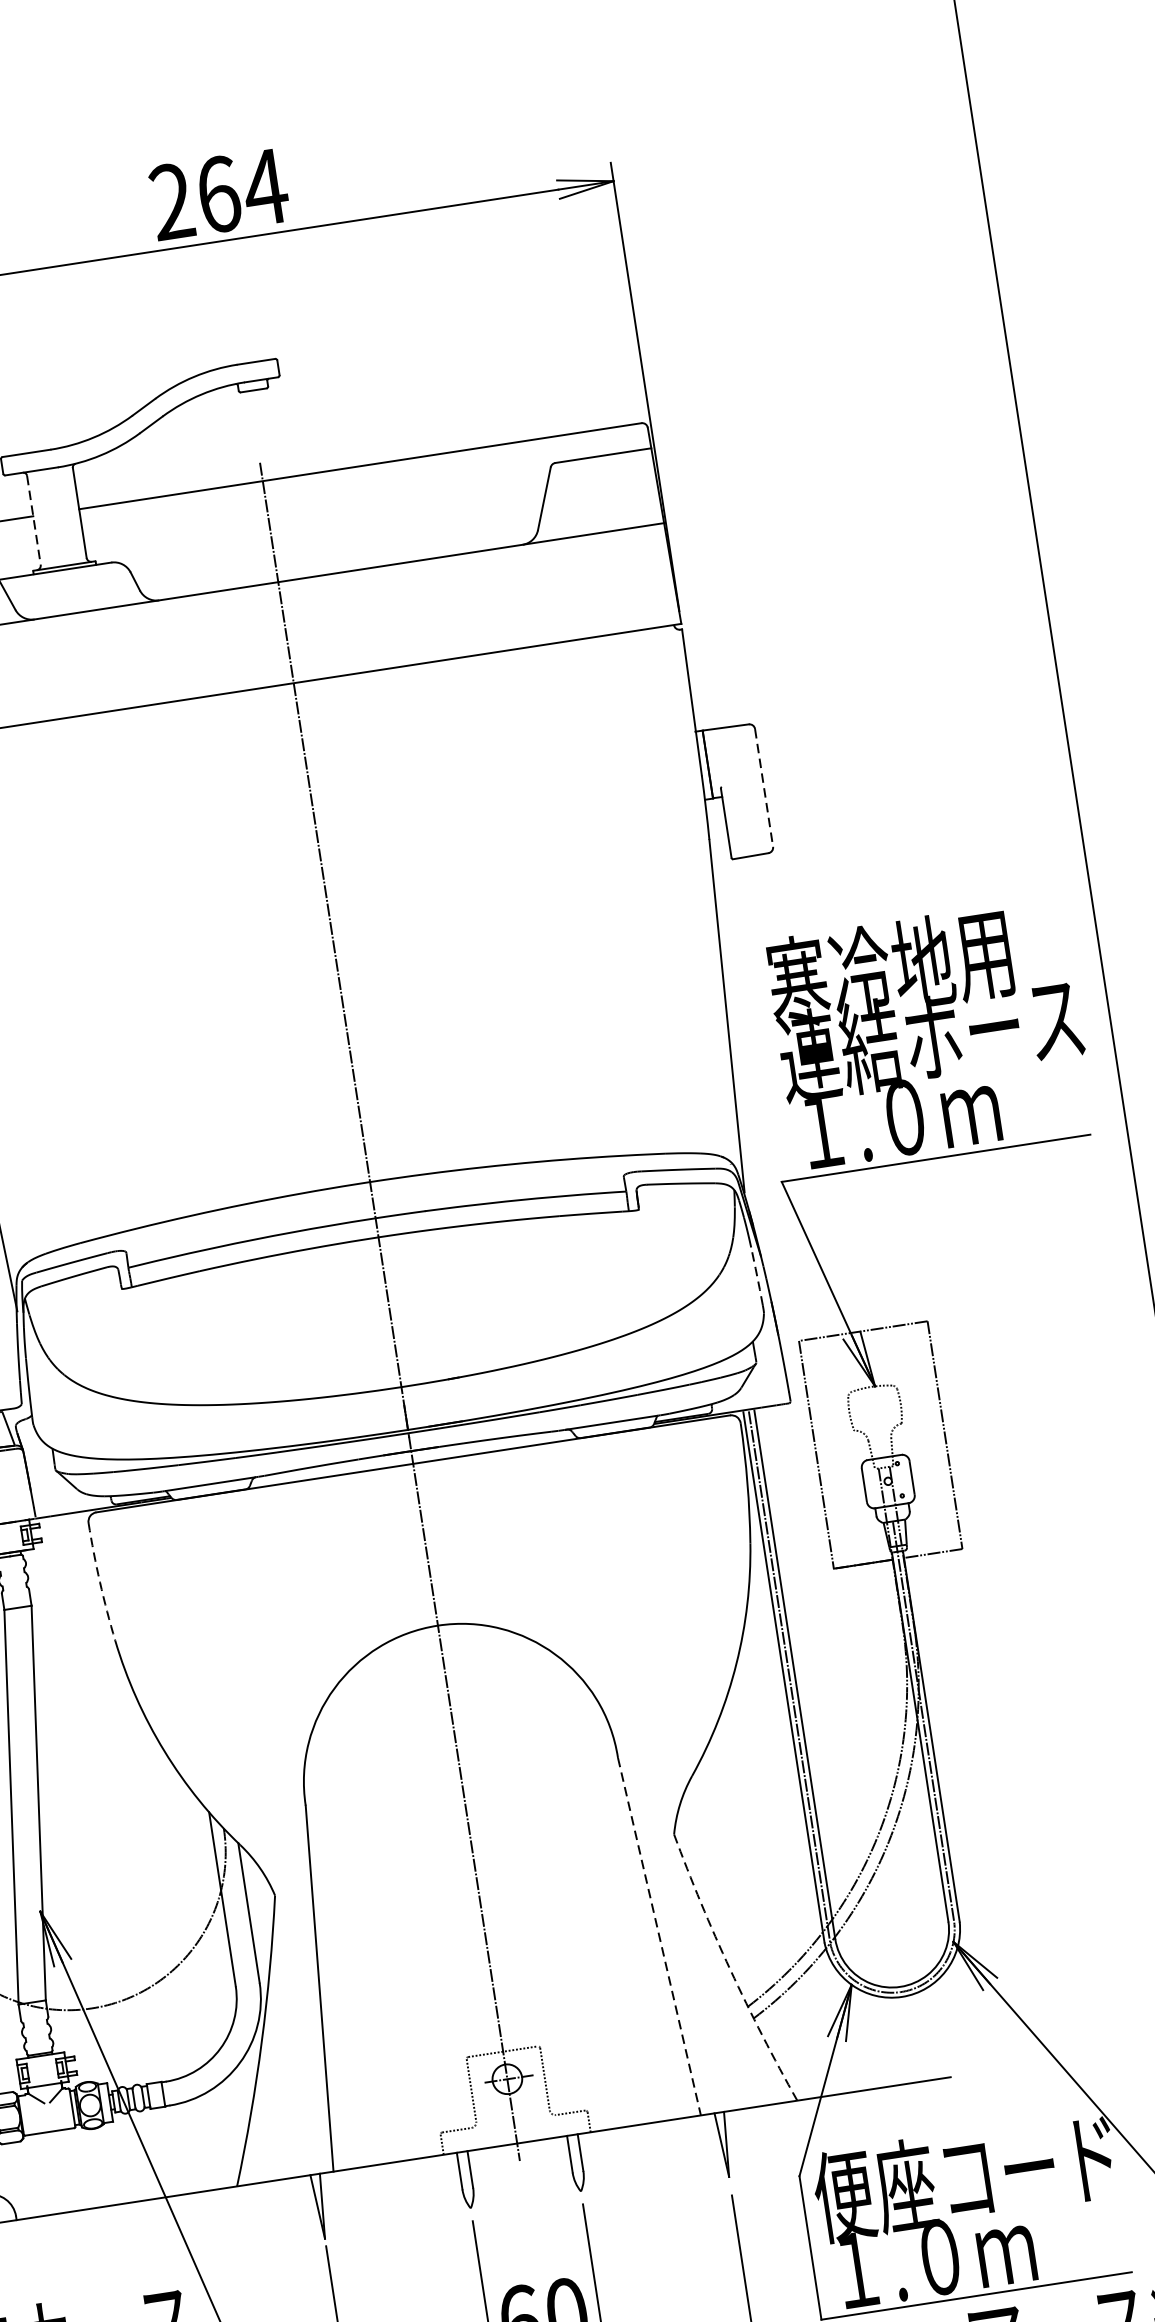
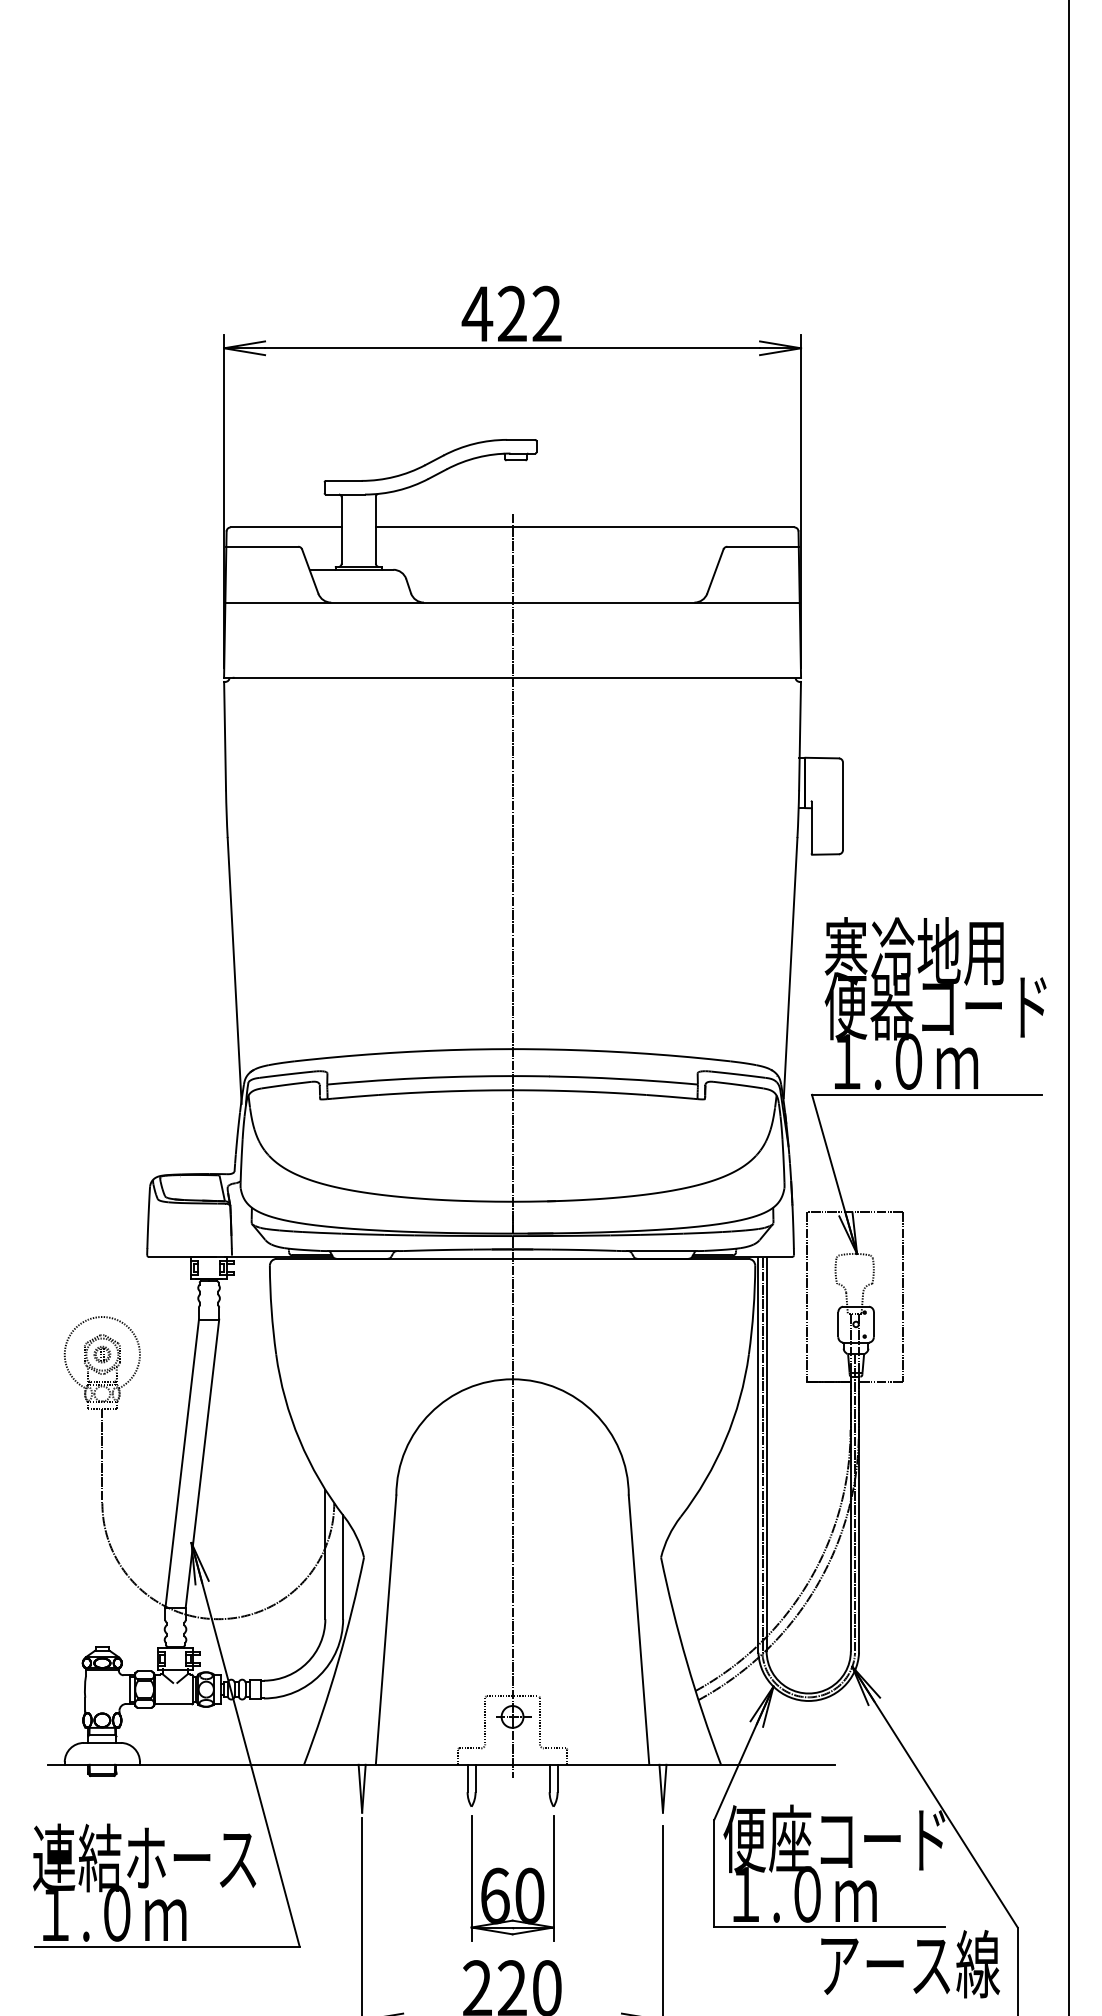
text: (217, 193) -> (511, 313), 264 -> 422
line: (33, 520) -> (341, 530), dashed -> solid
line: (763, 788) -> (842, 806), dashed -> solid
text: (929, 1036) -> (935, 1005), 連結ホース -> 便器コード
line: (756, 1275) -> (783, 1160), dashed -> solid
arc: (99, 1582) -> (271, 1310), dashed -> solid
line: (660, 1937) -> (639, 1630), dashed -> solid
arc: (729, 1970) -> (686, 1662), dashed -> solid

